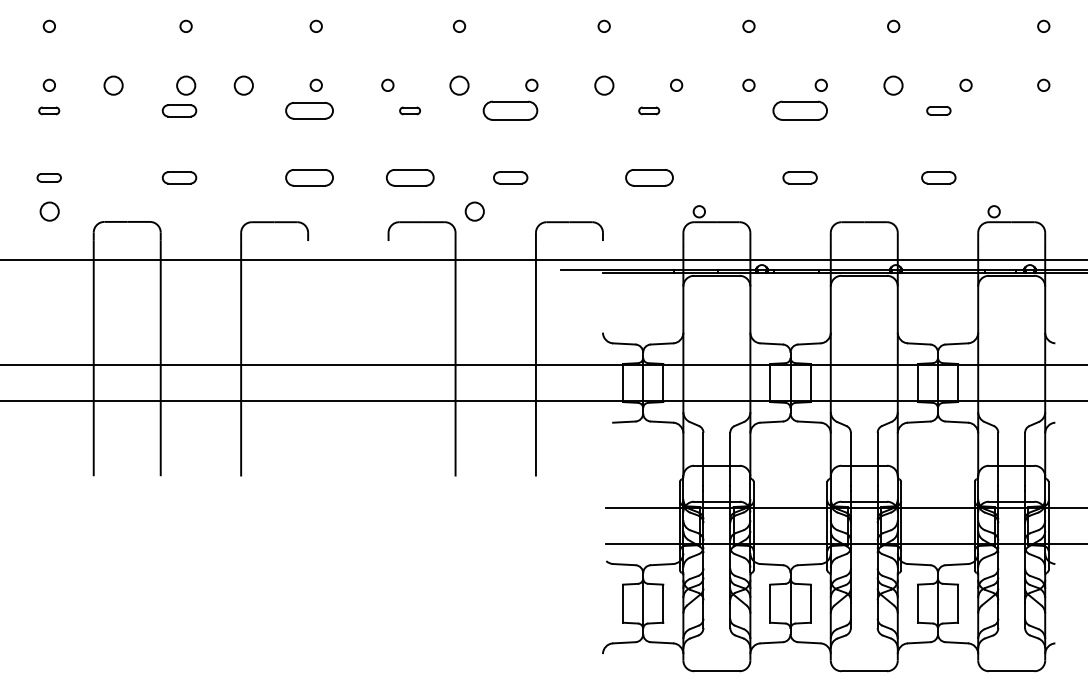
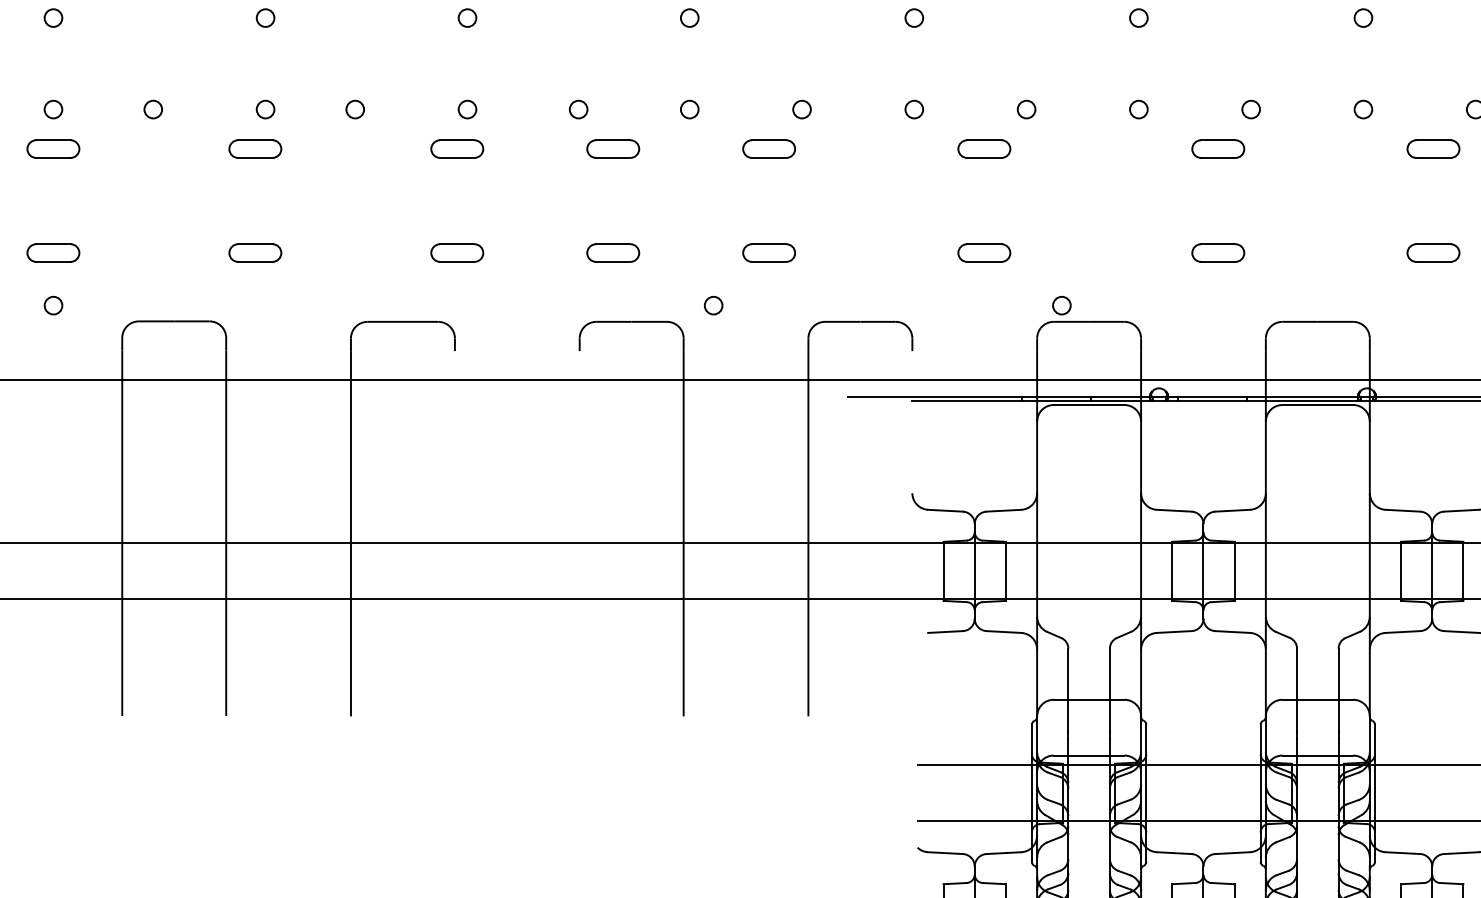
circle: (113, 84) -> (152, 108), size x0.62
circle: (185, 84) -> (264, 108), size x0.62
circle: (243, 84) -> (354, 108), size x0.62
circle: (459, 84) -> (689, 108), size x0.62
circle: (603, 84) -> (913, 108), size x0.62
circle: (893, 84) -> (1363, 108), size x0.62
part: (48, 110) -> (52, 148), size x1.67
part: (309, 110) -> (457, 148), size x0.71
part: (409, 110) -> (612, 148), size x1.67
part: (510, 110) -> (768, 148), size x0.62
part: (648, 110) -> (983, 148), size x1.67
part: (799, 110) -> (1217, 148), size x0.62
part: (938, 110) -> (1432, 148), size x1.43
part: (48, 177) -> (52, 252), size x1.43
part: (309, 177) -> (457, 252), size x0.71
part: (409, 177) -> (612, 252), size x0.71
part: (648, 177) -> (983, 252), size x0.71
circle: (48, 211) -> (52, 305), size x0.62
circle: (474, 211) -> (713, 305), size x0.62

